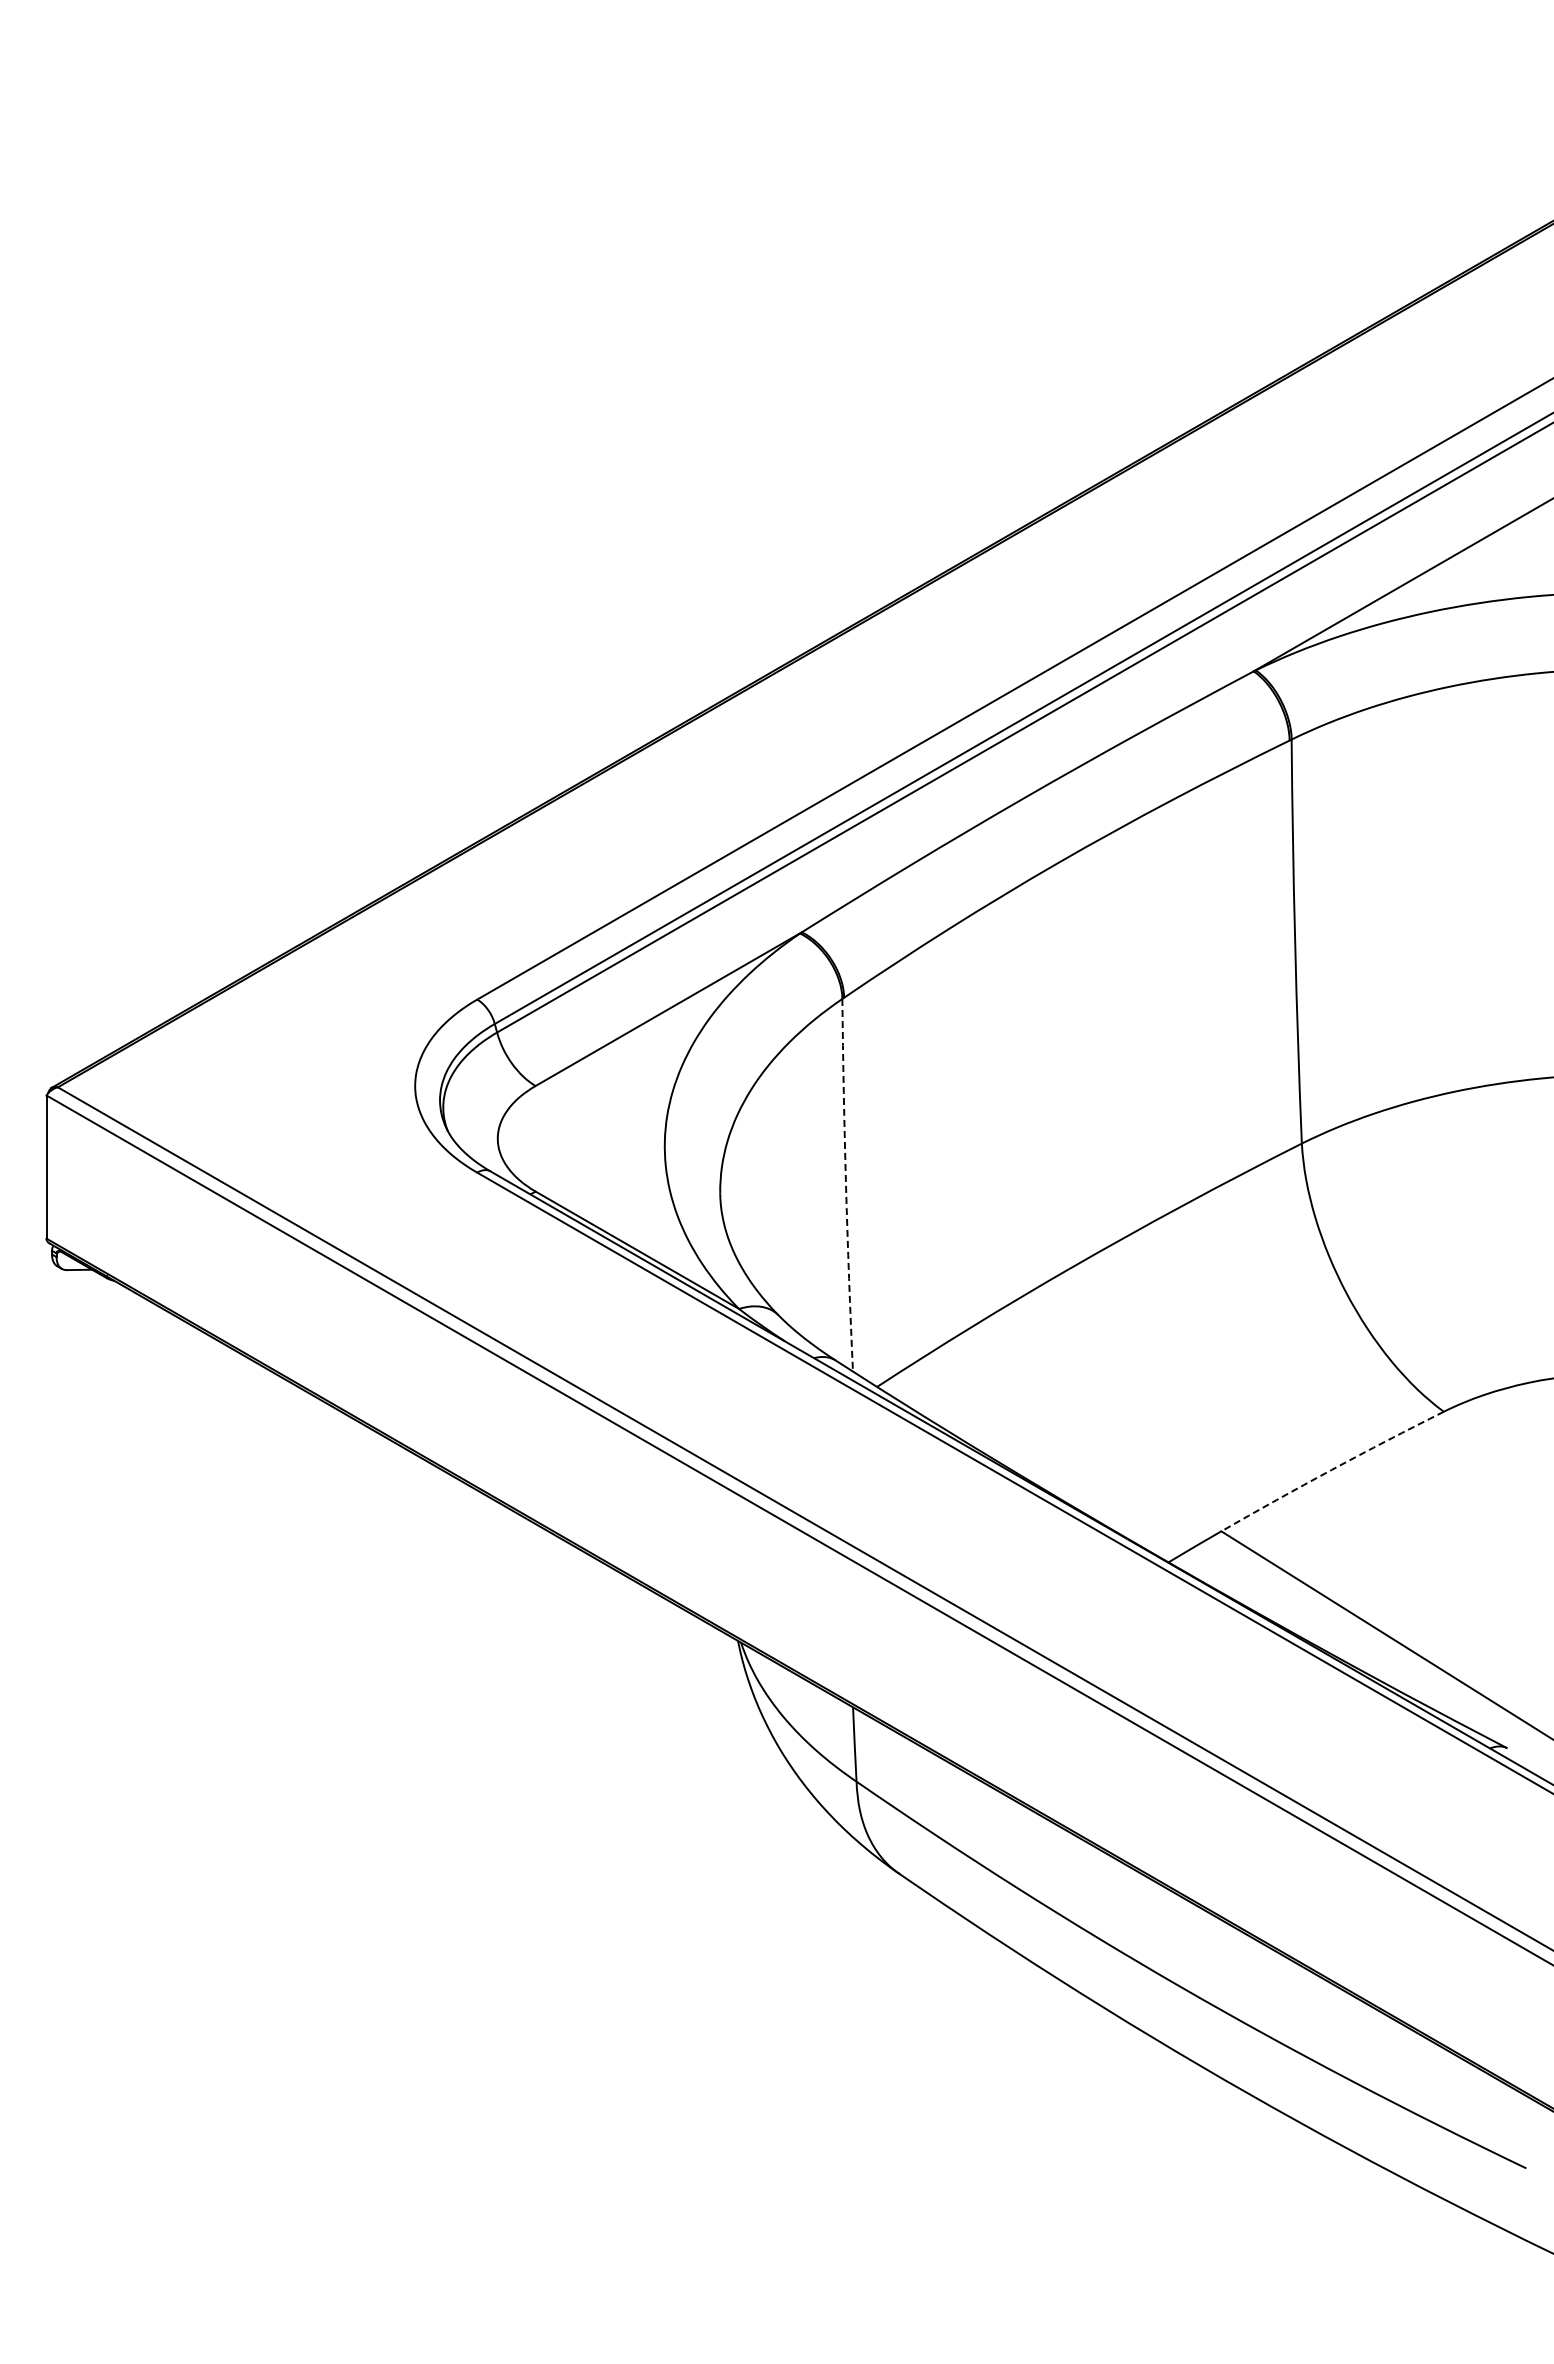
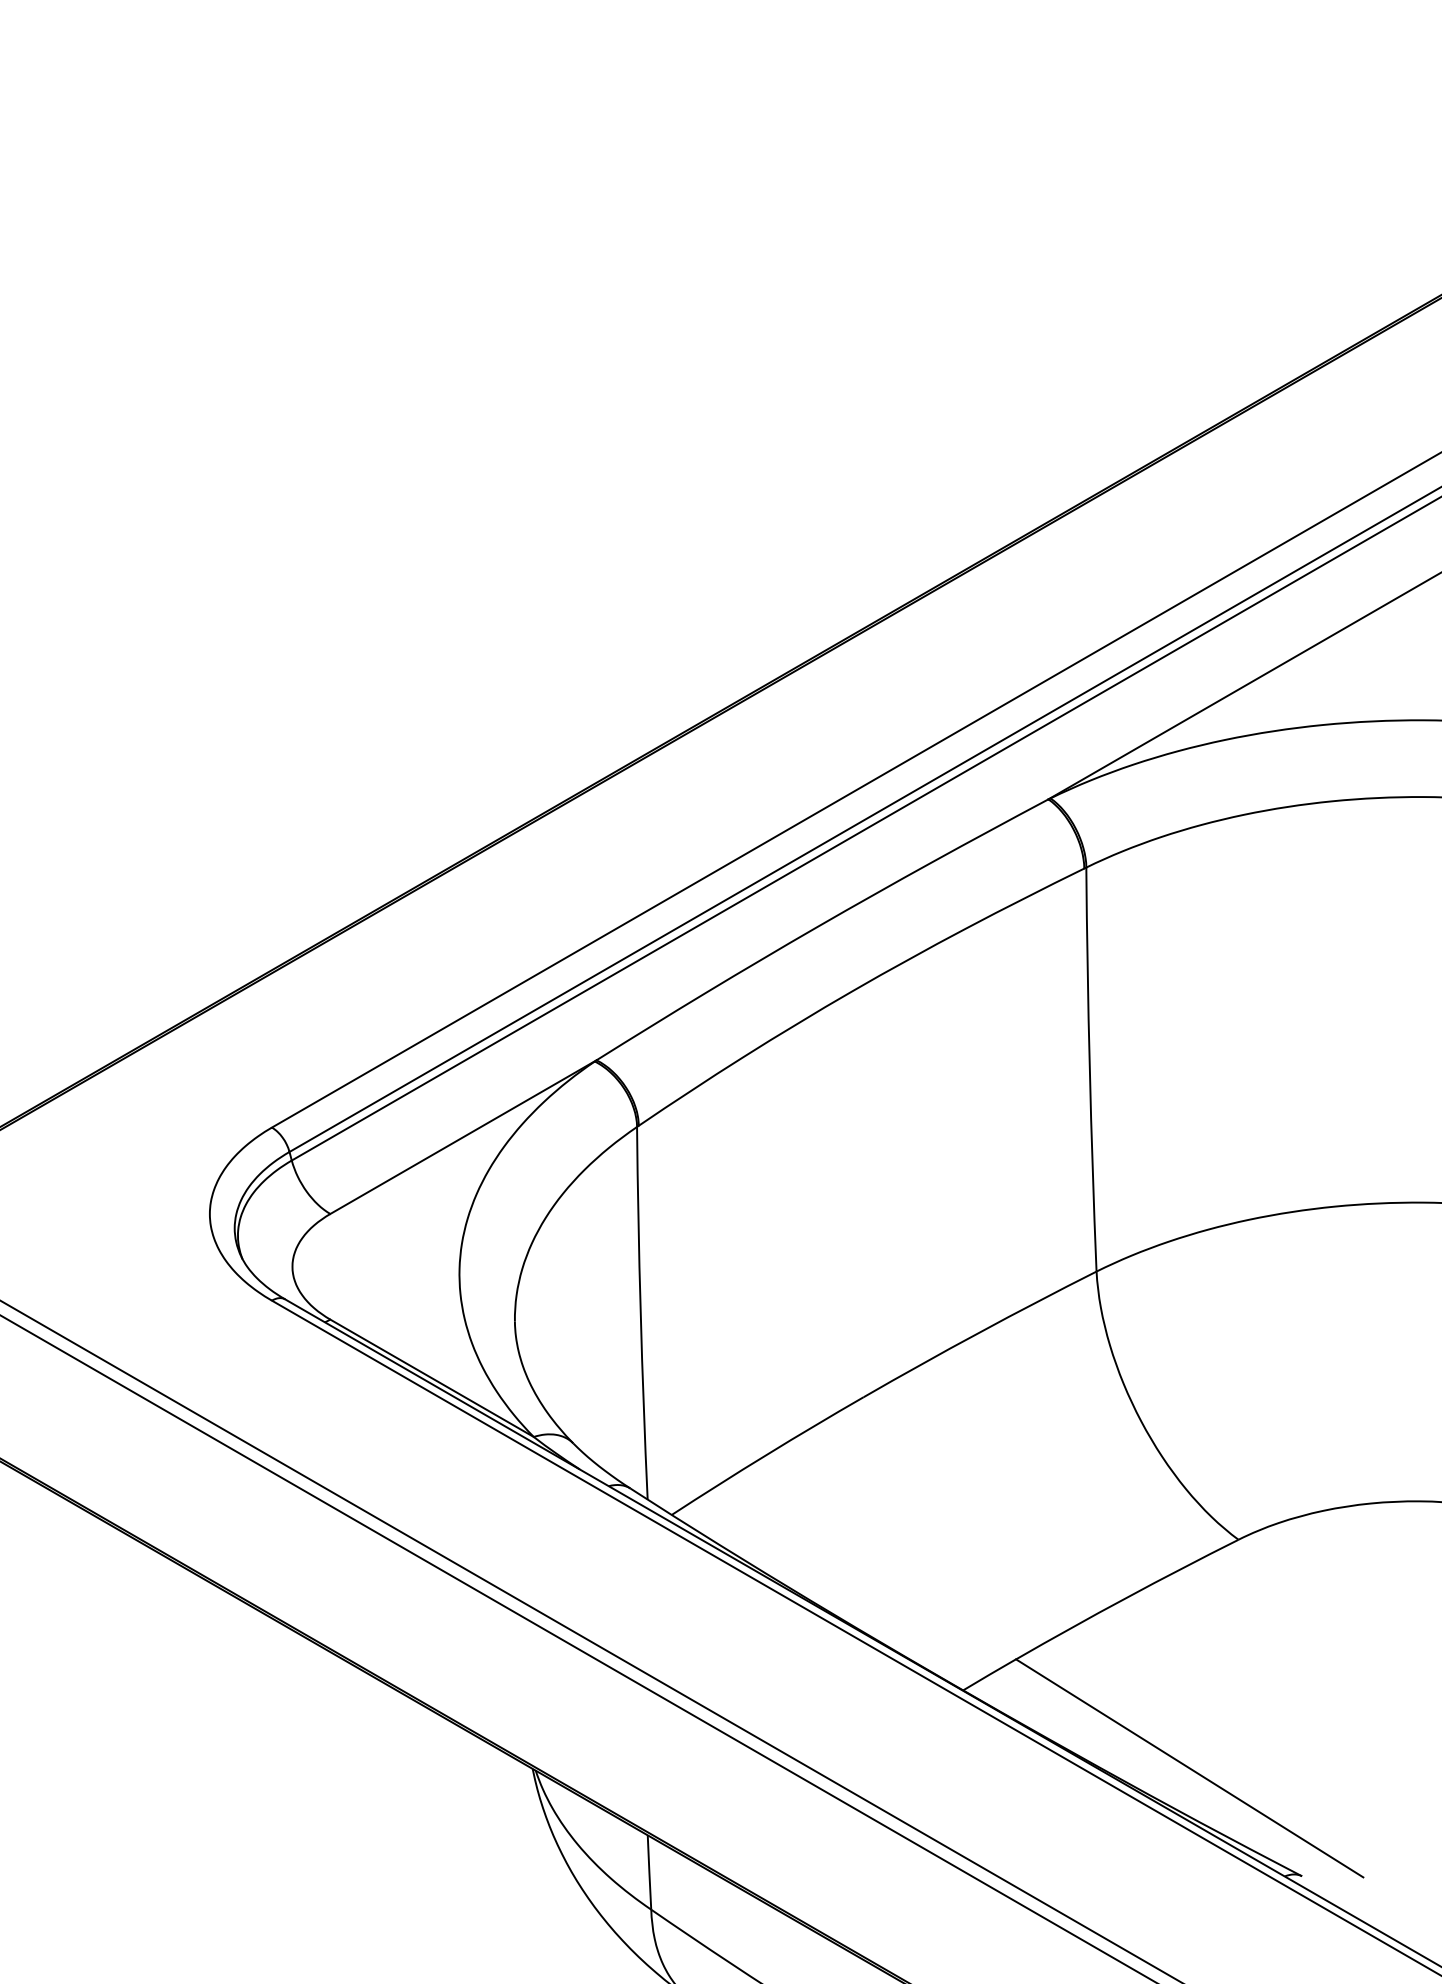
arc: (846, 1185) -> (641, 1313), dashed -> solid
arc: (1331, 1469) -> (1126, 1597), dashed -> solid

